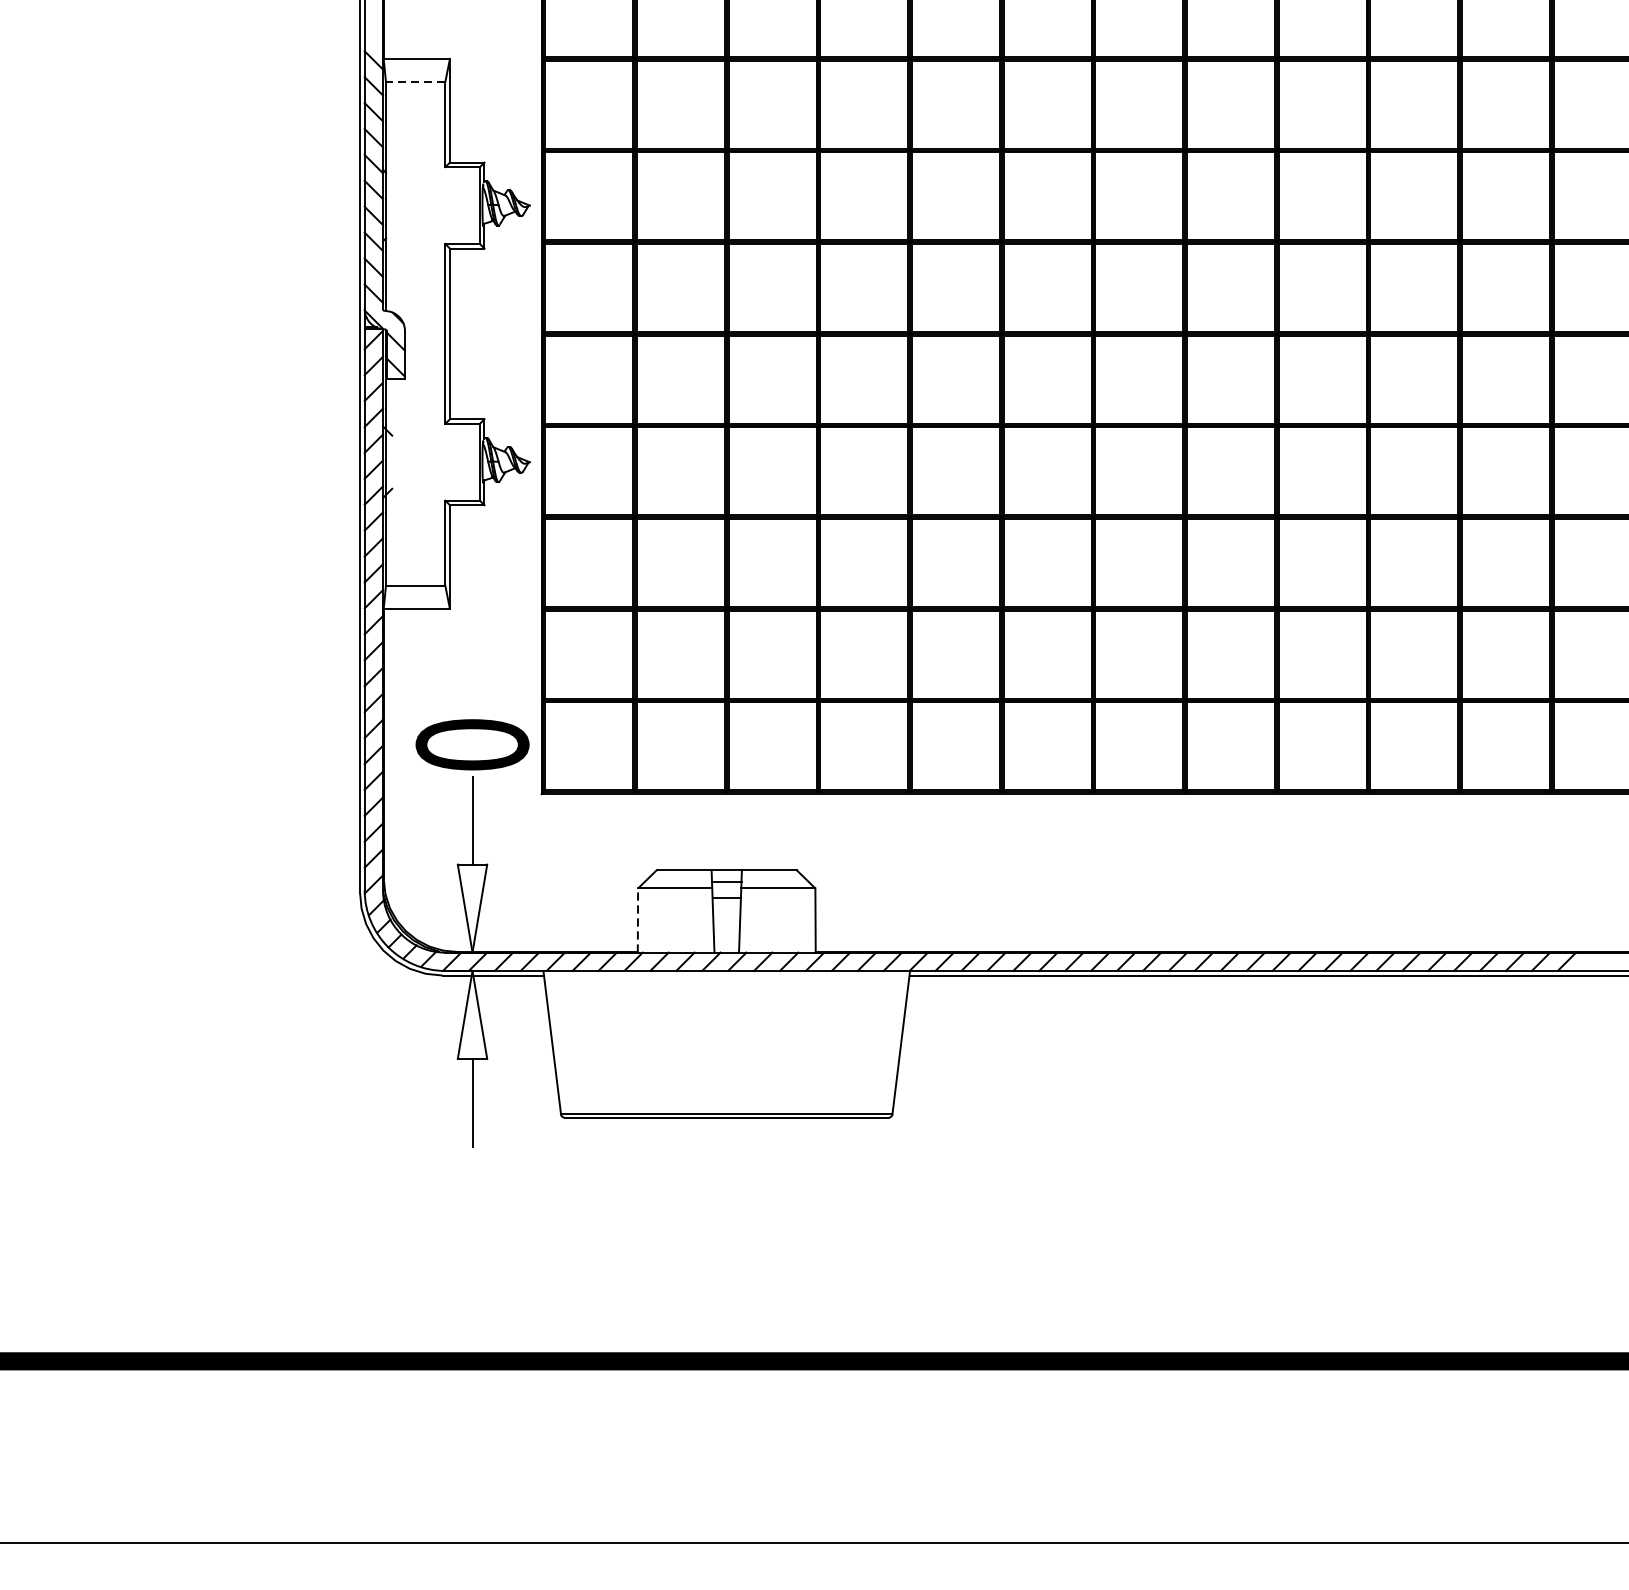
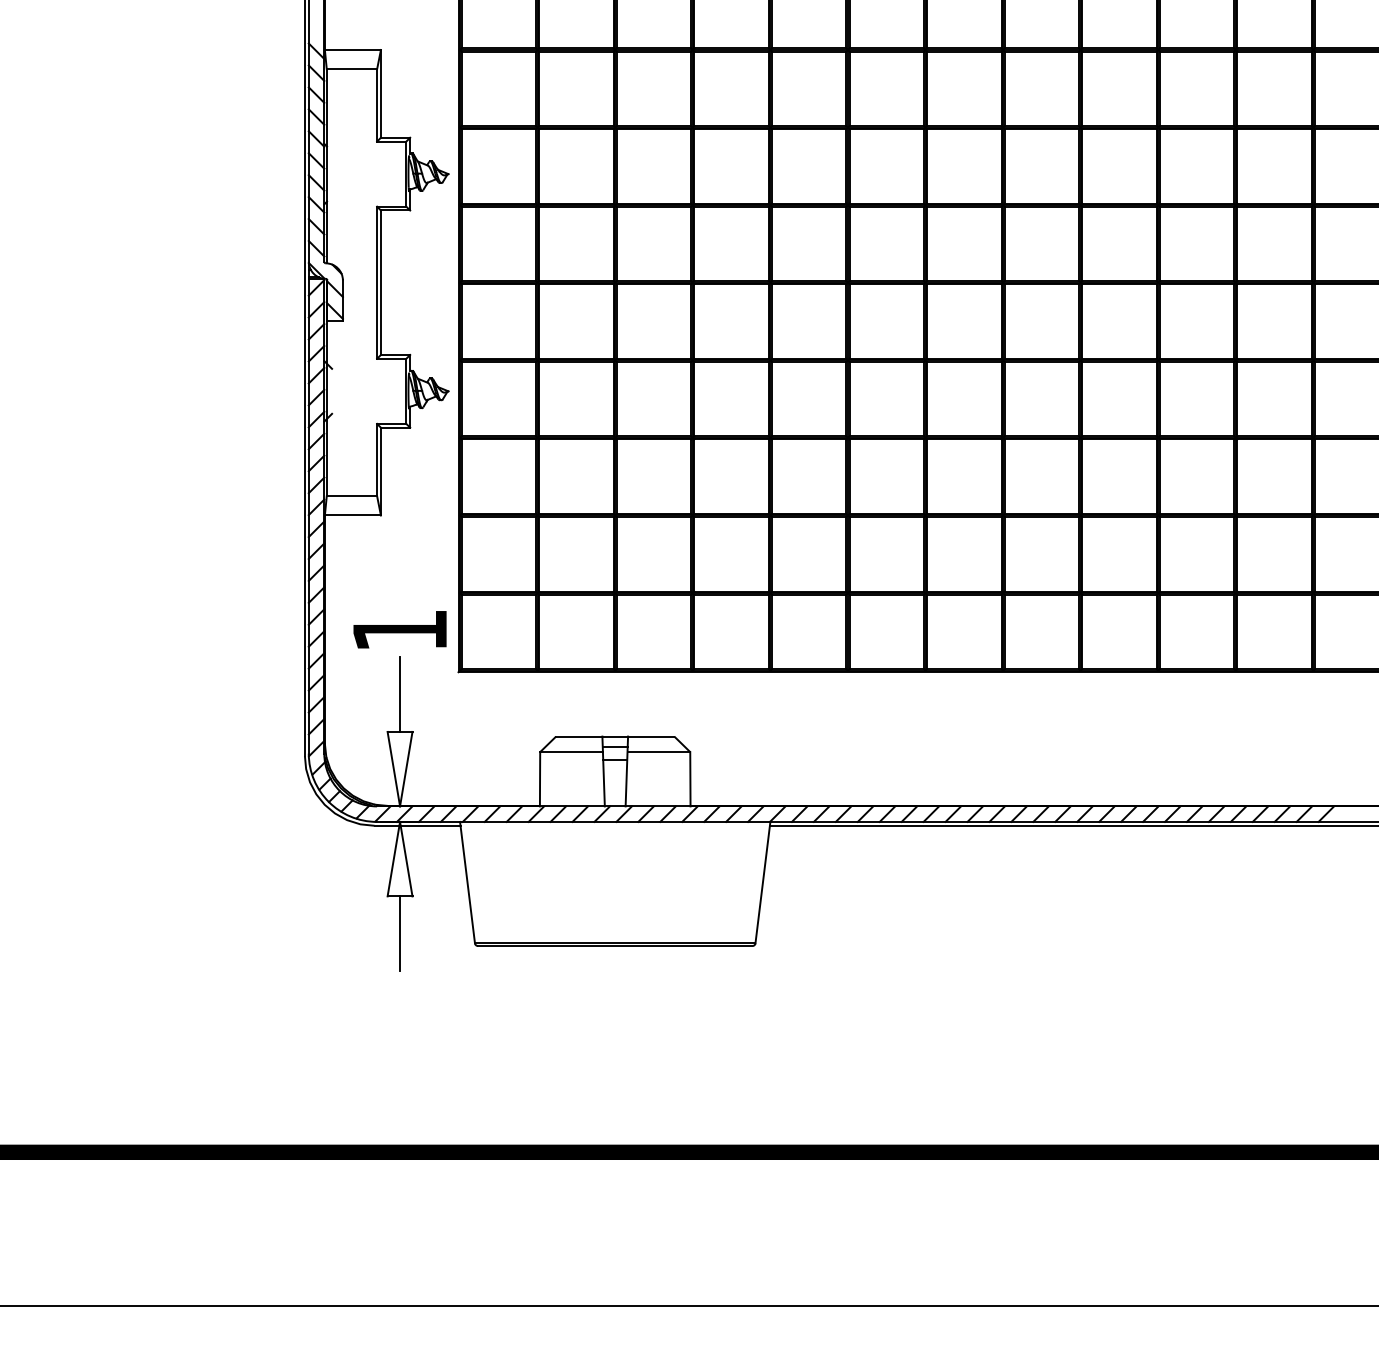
line: (415, 81) -> (351, 69), dashed -> solid
text: (471, 744) -> (399, 630), 0 -> 1
line: (638, 919) -> (540, 778), dashed -> solid

